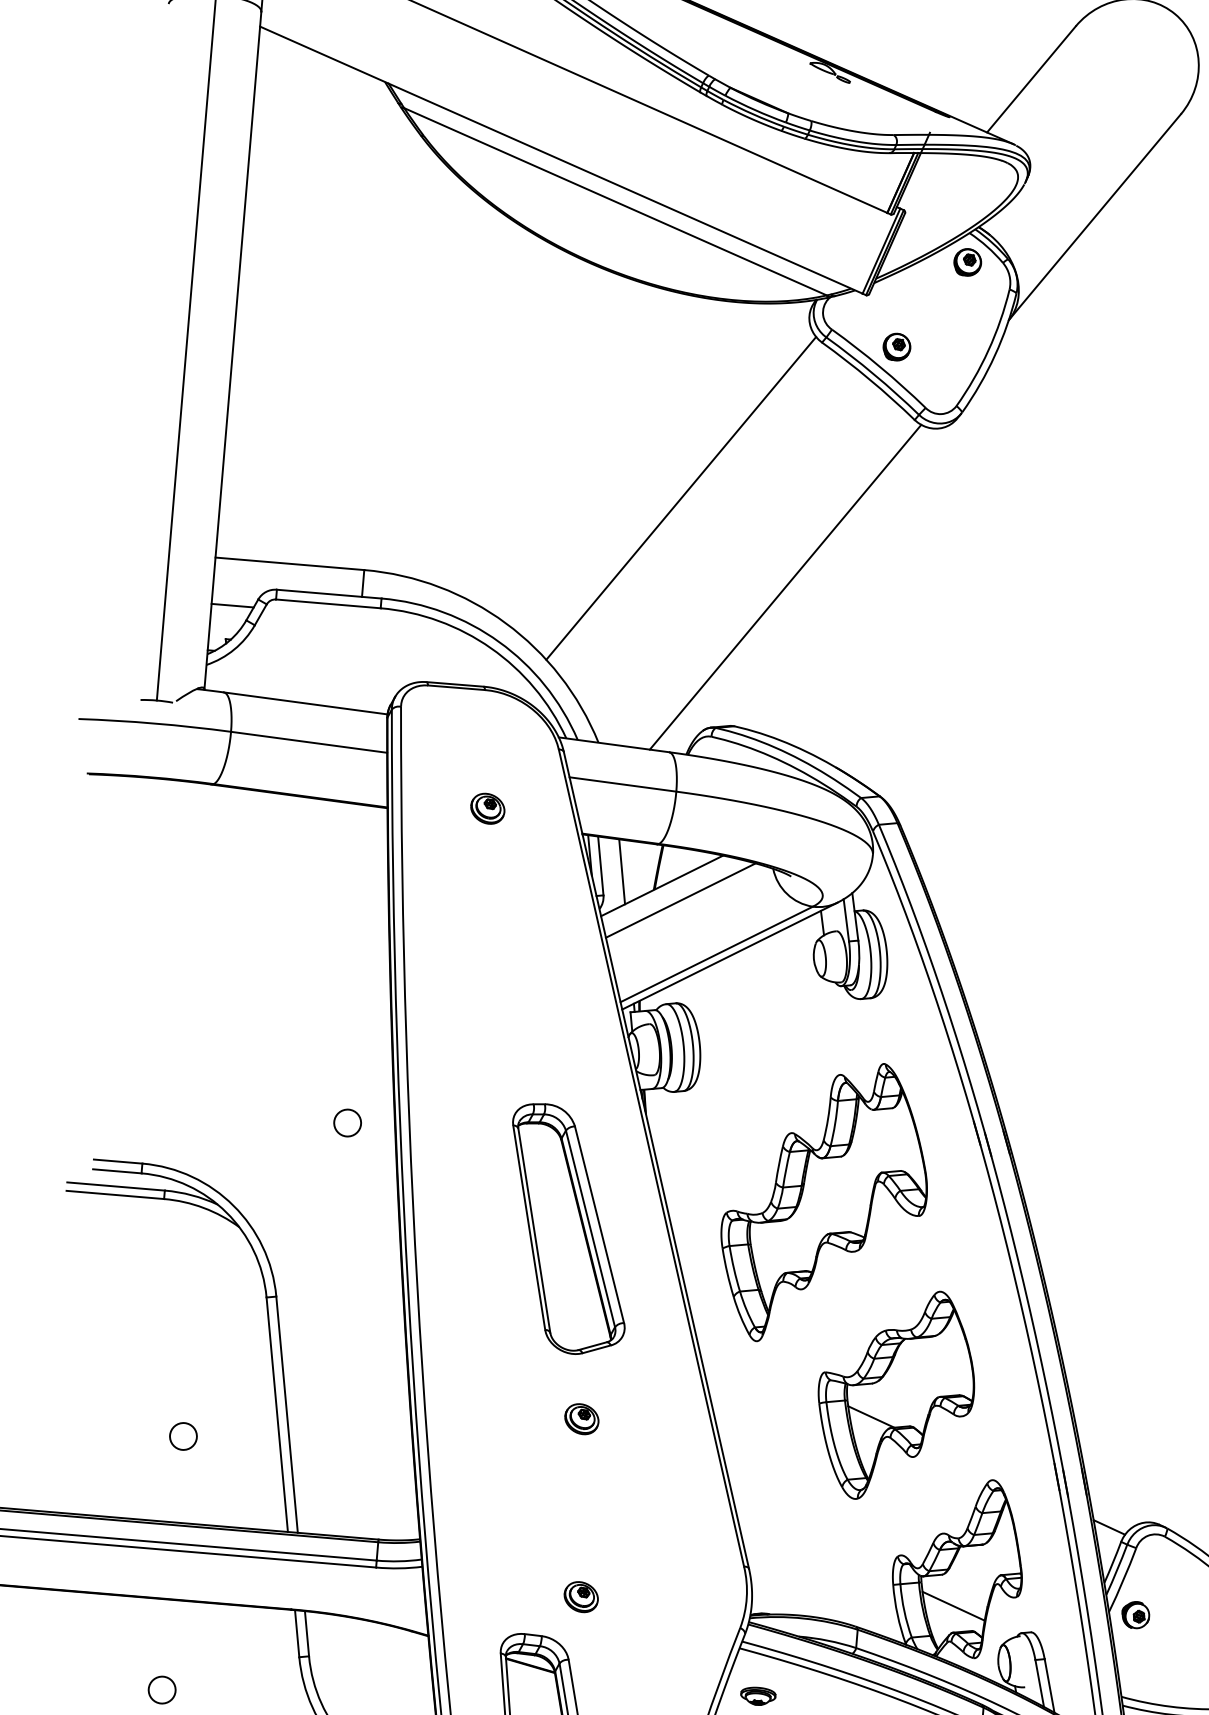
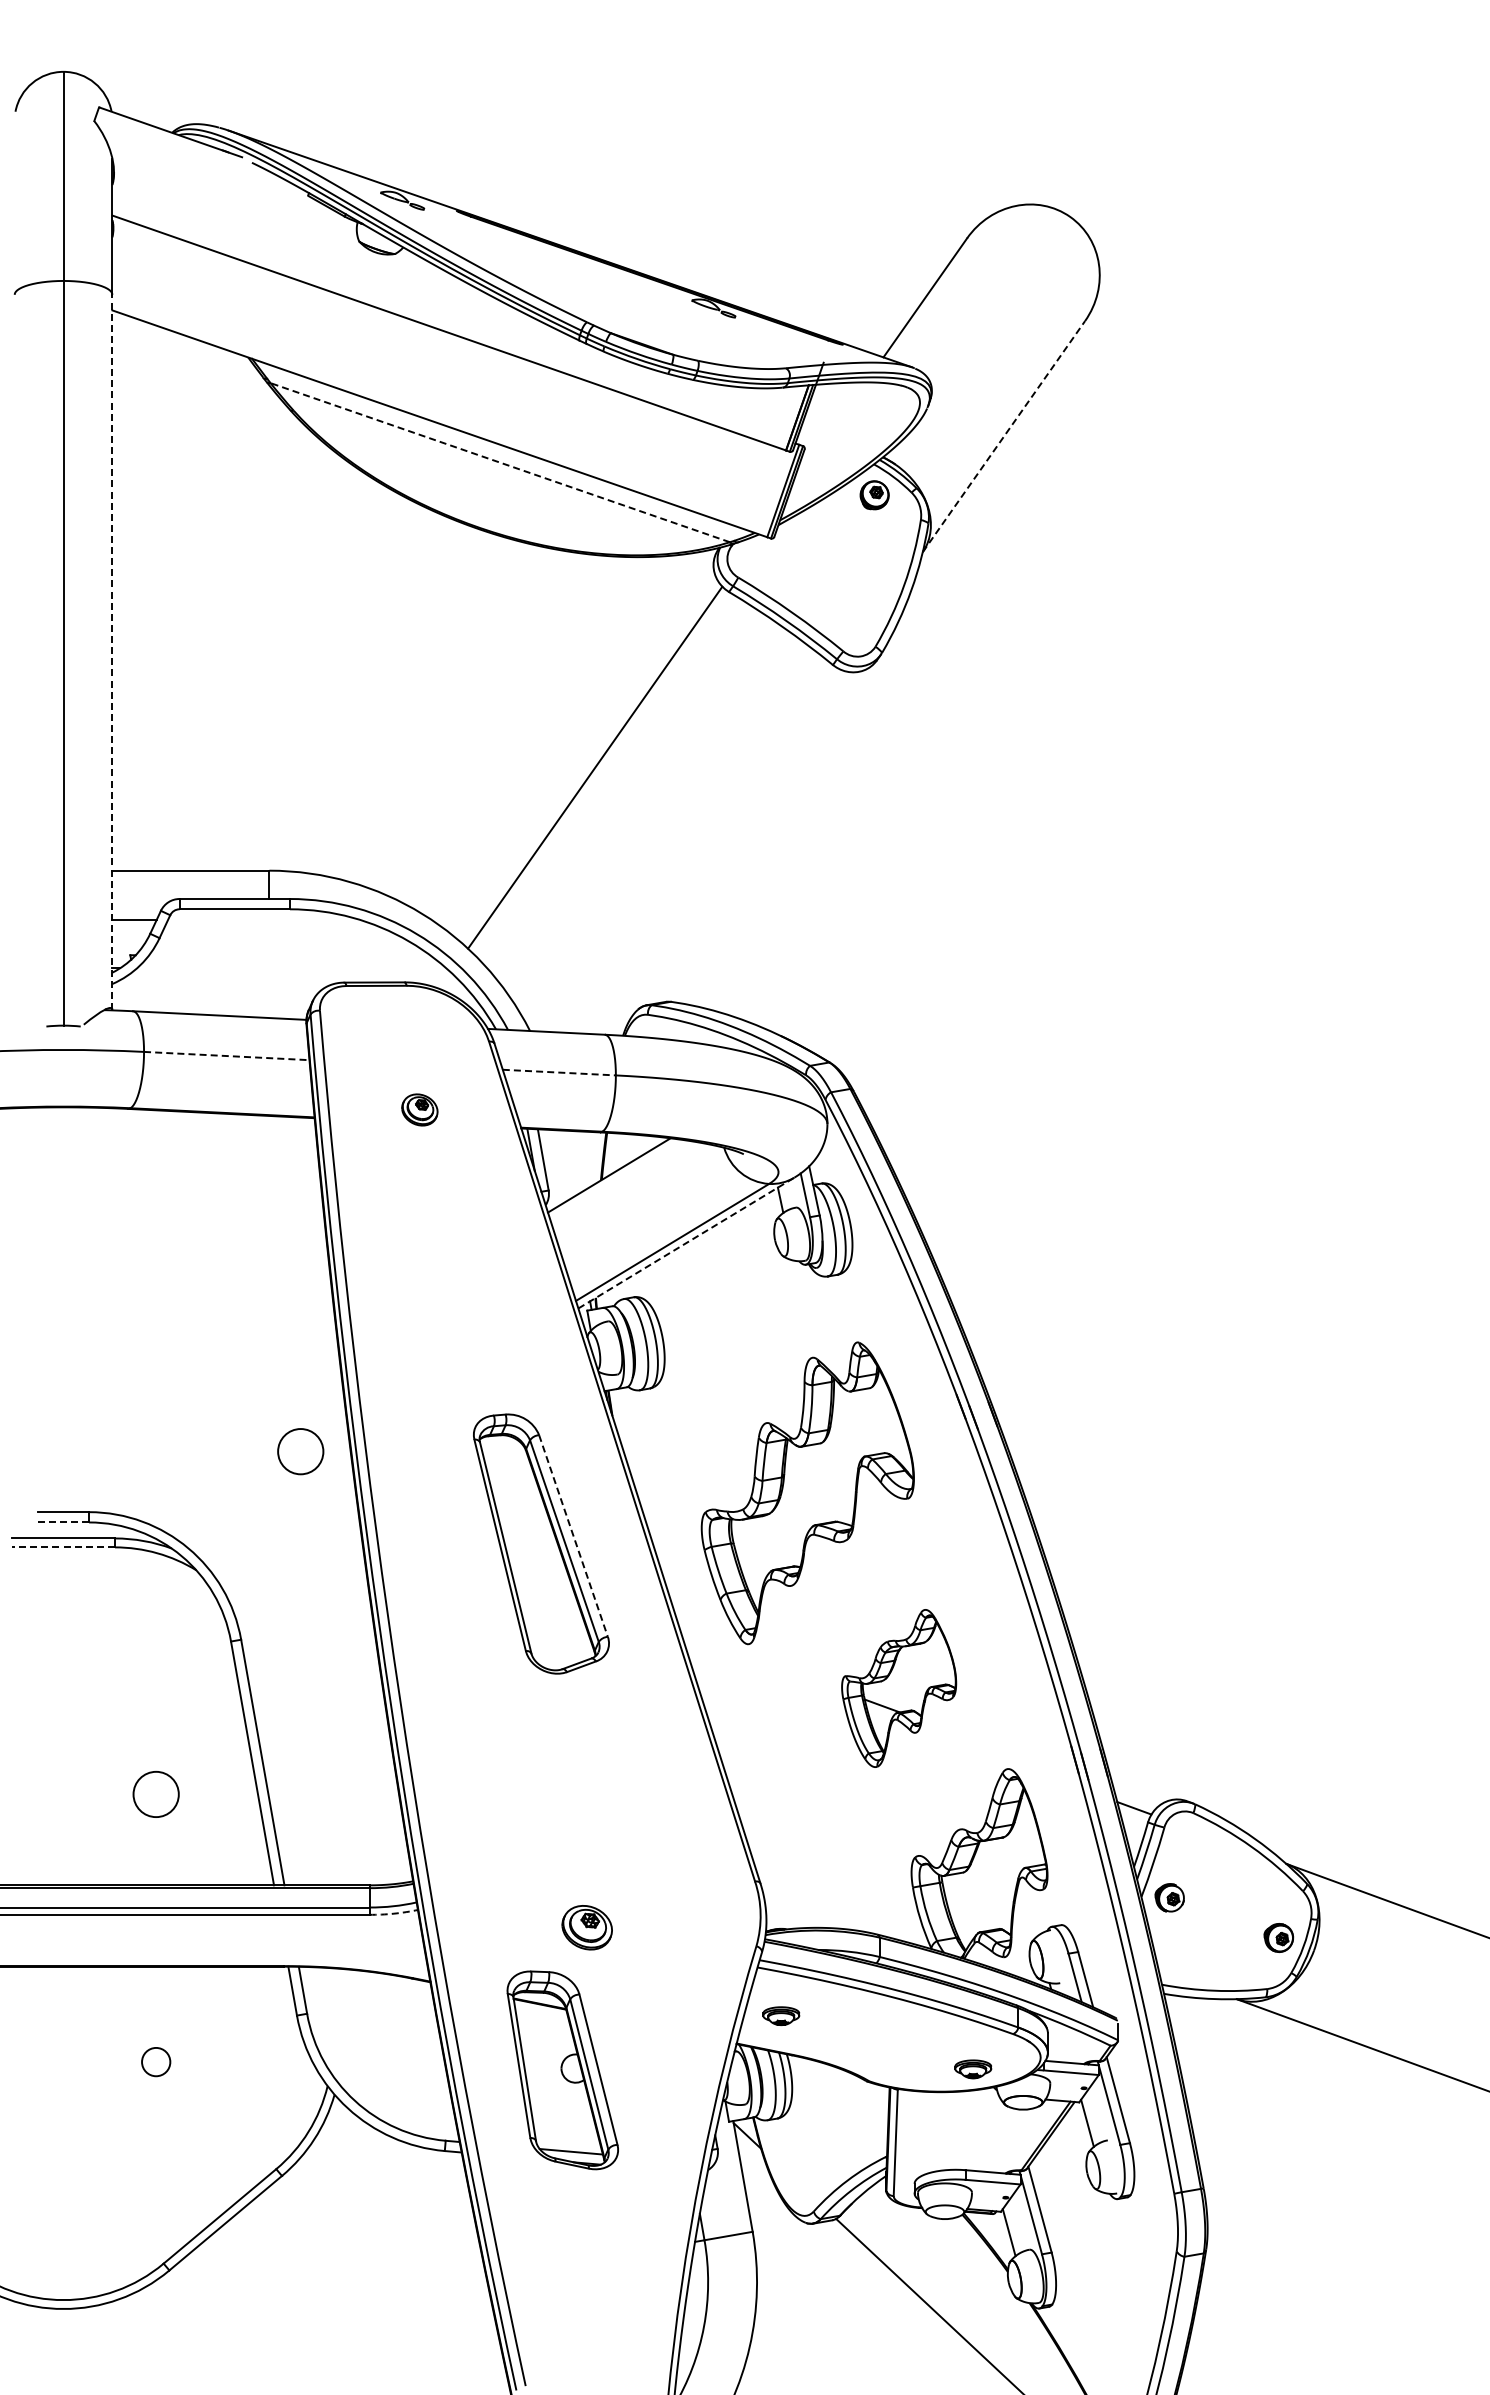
line: (614, 201) -> (499, 462), solid -> dashed
line: (1095, 217) -> (1004, 436), solid -> dashed
part: (896, 347) -> (807, 590), removed
line: (232, 350) -> (112, 652), solid -> dashed
line: (785, 587) -> (712, 851), removed
line: (308, 742) -> (226, 1056), solid -> dashed
line: (623, 784) -> (559, 1072), solid -> dashed
line: (622, 872) -> (566, 1164), removed
line: (681, 899) -> (630, 1188), removed
line: (729, 955) -> (686, 1242), solid -> dashed
circle: (347, 1122) -> (300, 1451), size x1.6
line: (117, 1171) -> (63, 1522), solid -> dashed
line: (115, 1195) -> (63, 1547), solid -> dashed
line: (599, 1225) -> (573, 1536), solid -> dashed
part: (895, 1395) -> (898, 1688), size x0.7
part: (581, 1418) -> (571, 1740), removed
circle: (183, 1436) -> (156, 1794), size x1.6
arc: (398, 1568) -> (393, 1913), solid -> dashed
part: (580, 1596) -> (586, 1927), size x1.4
line: (953, 1606) -> (978, 1904), removed

